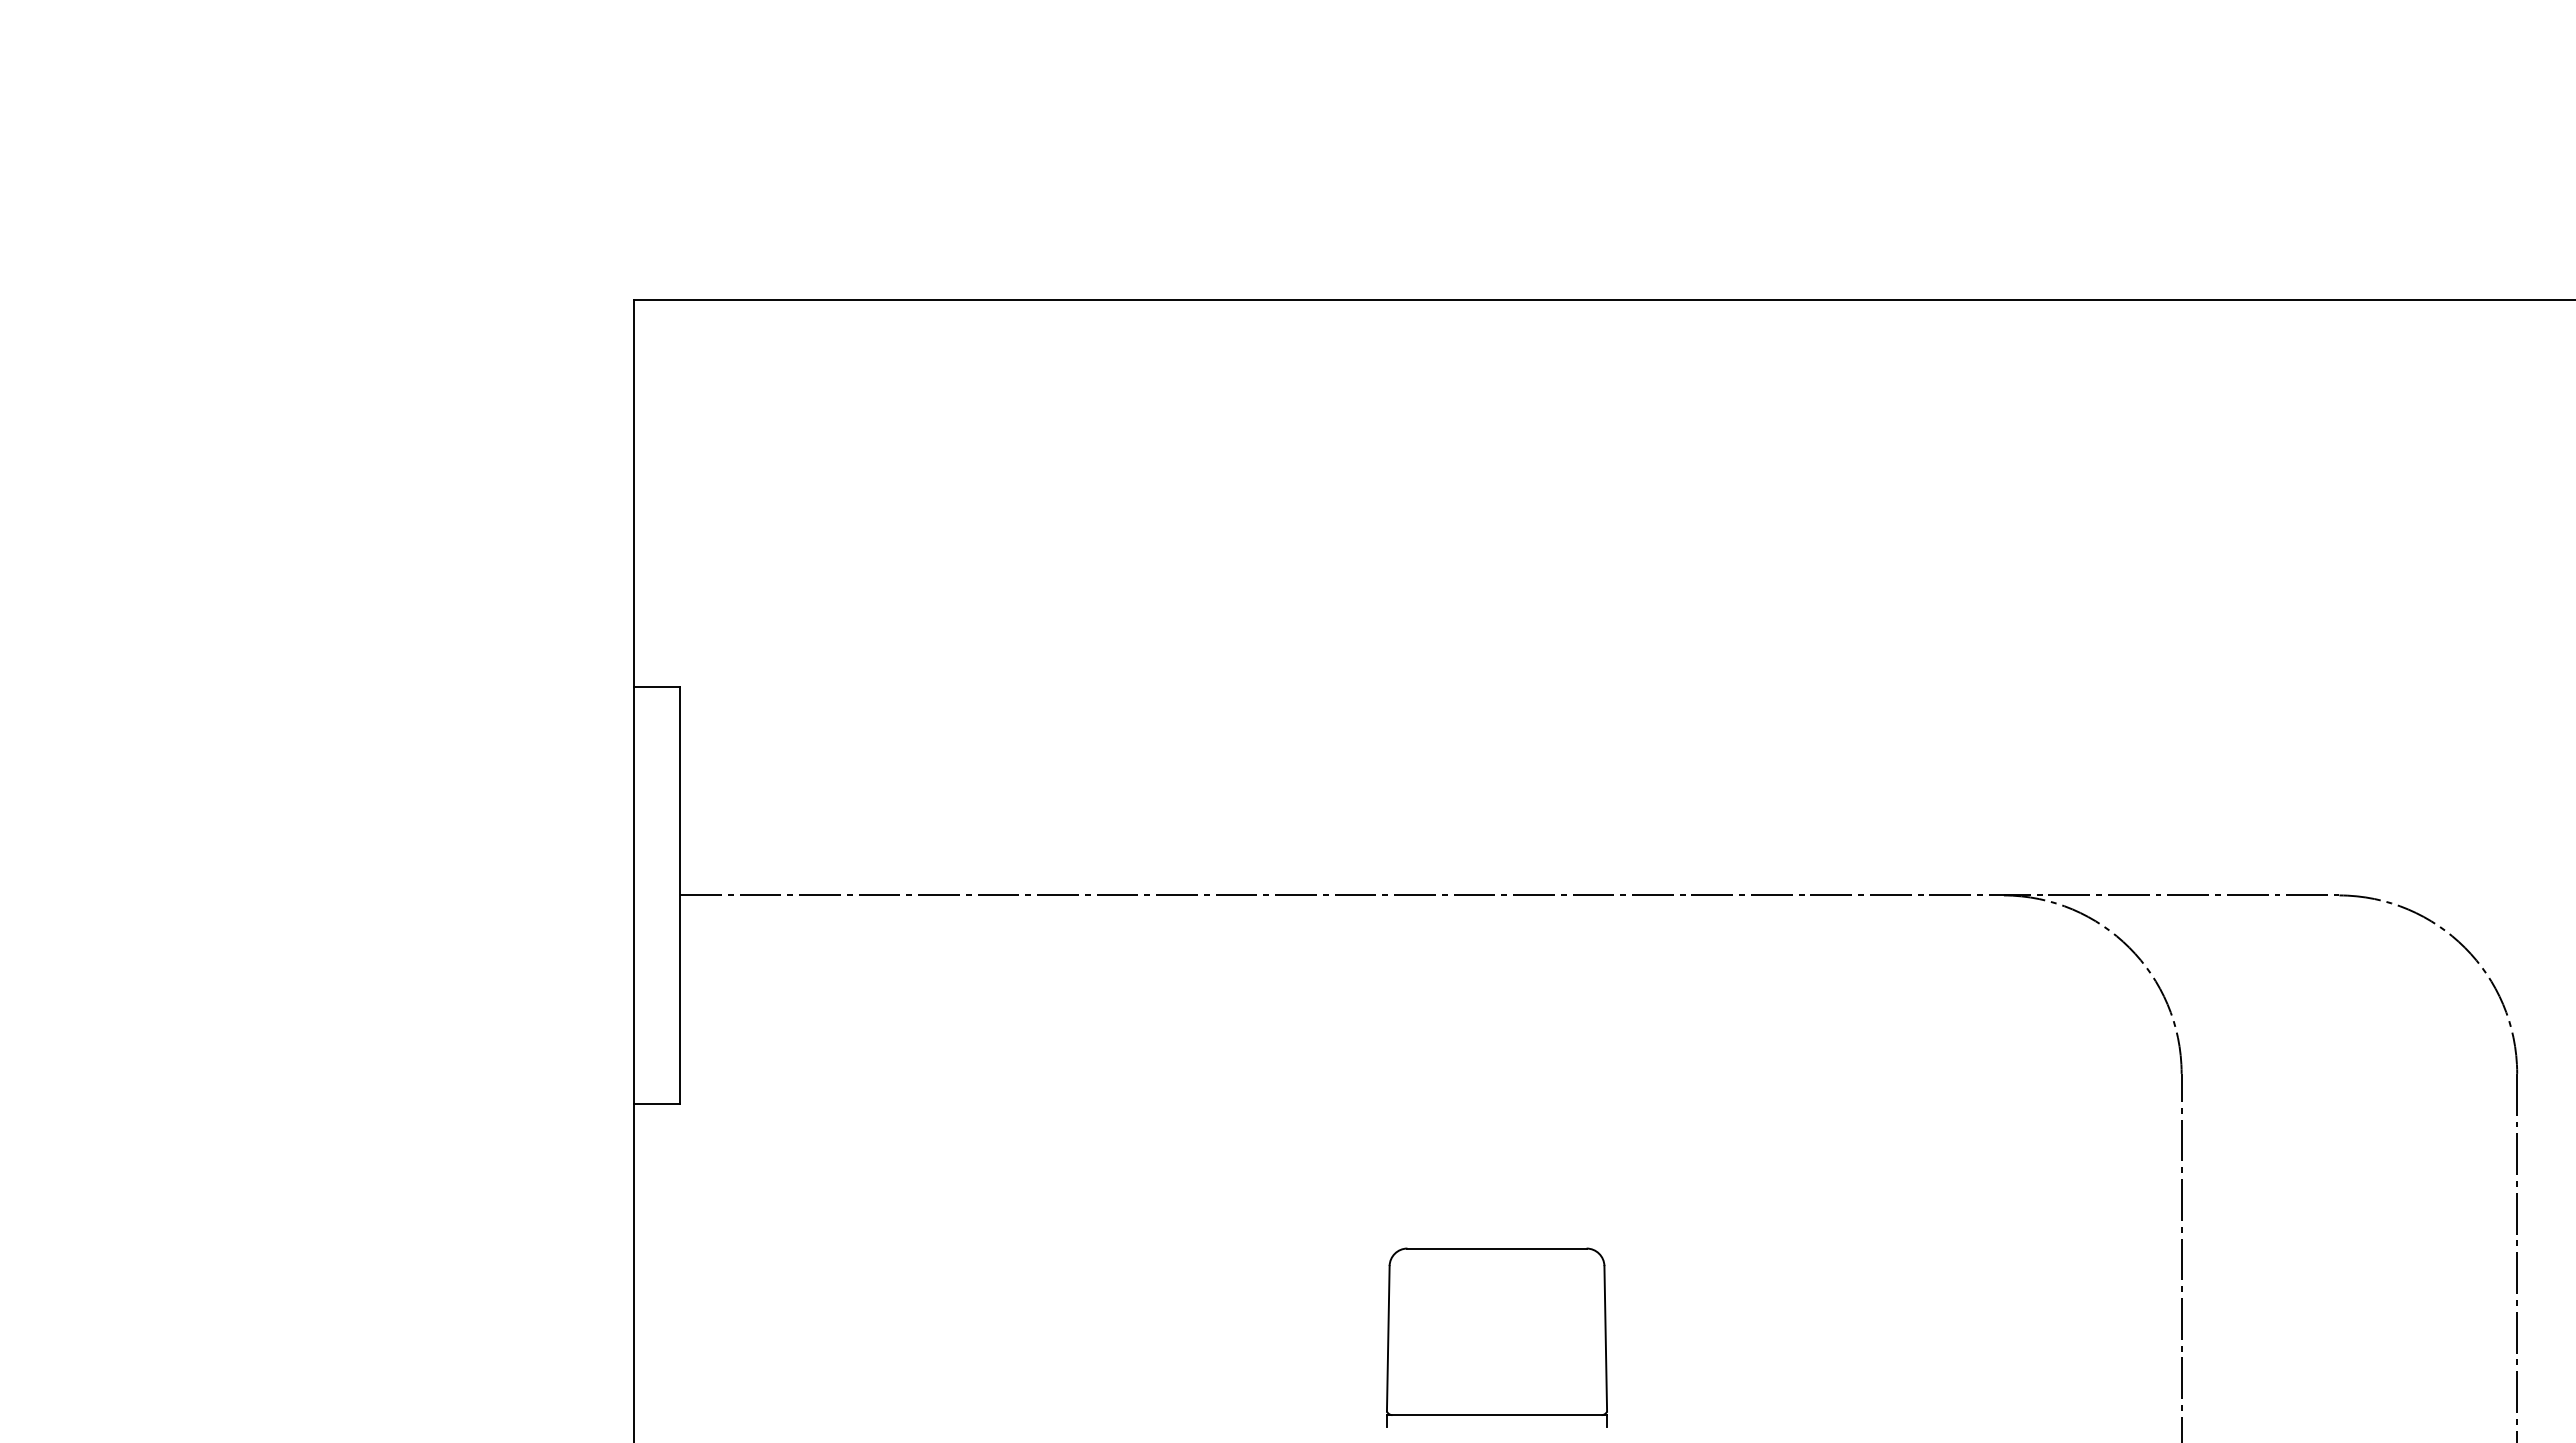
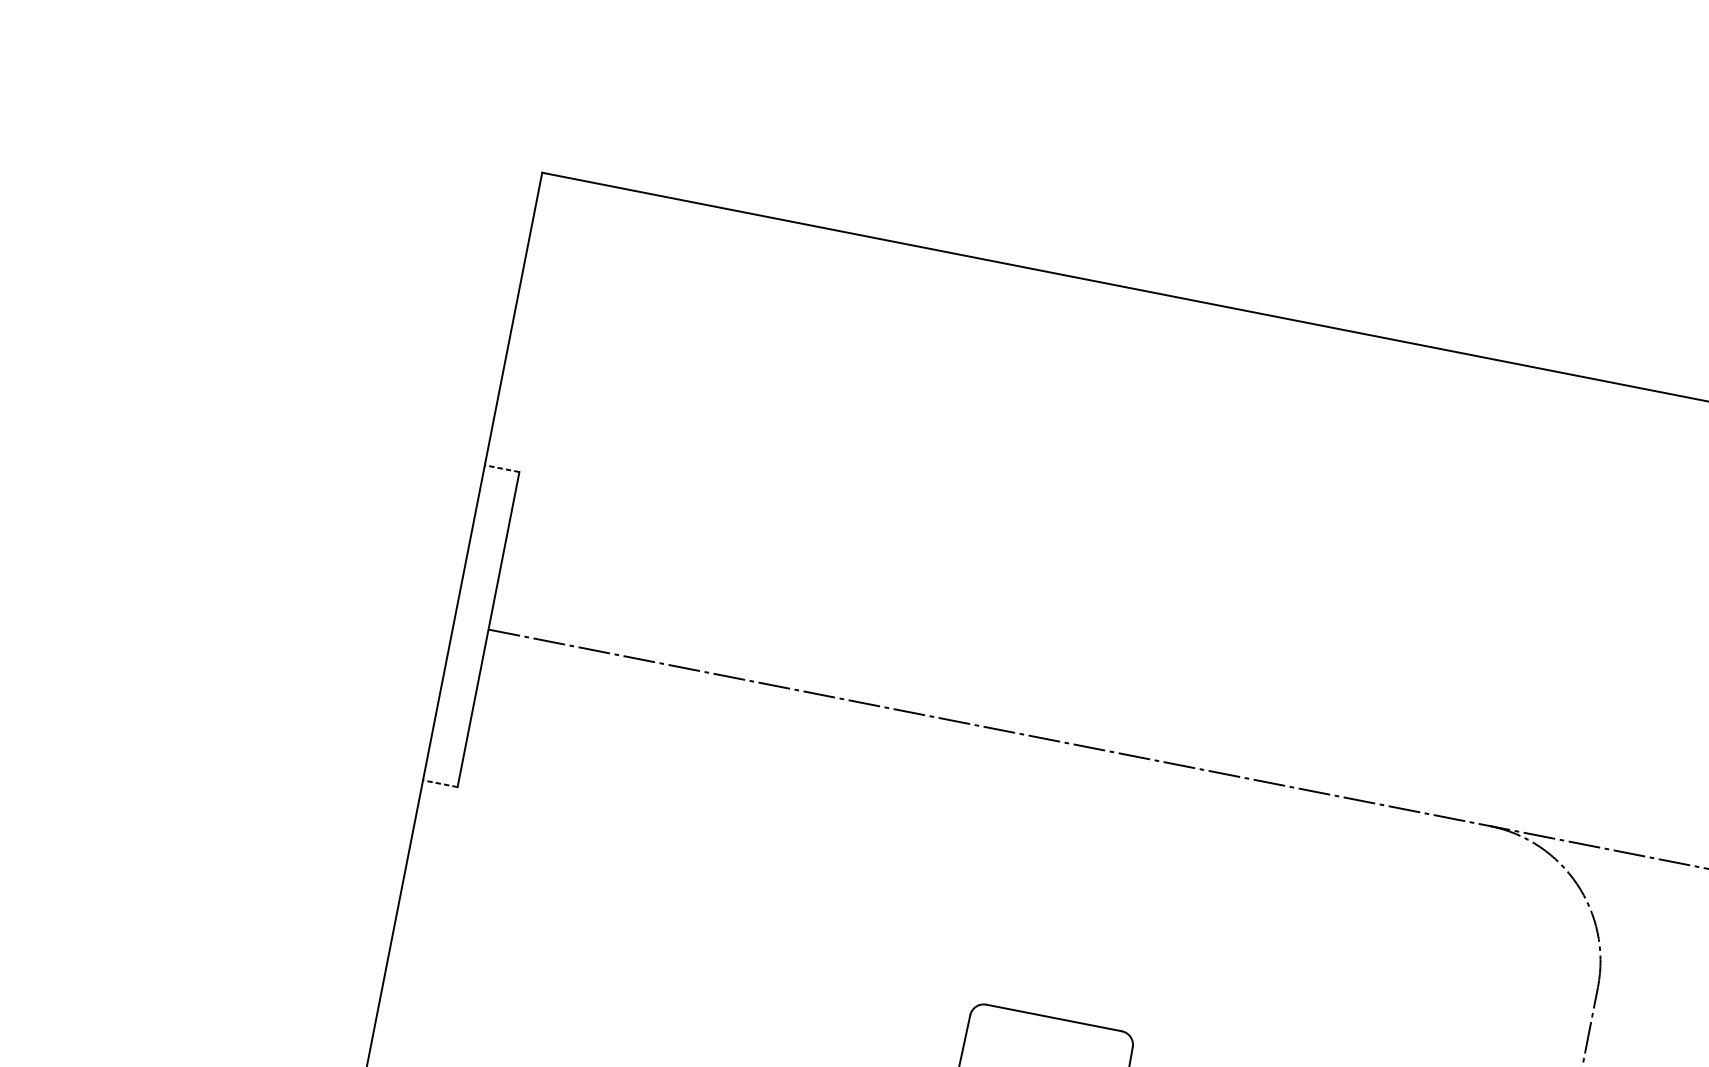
line: (657, 687) -> (502, 468), solid -> dashed
line: (657, 1103) -> (440, 783), solid -> dashed

